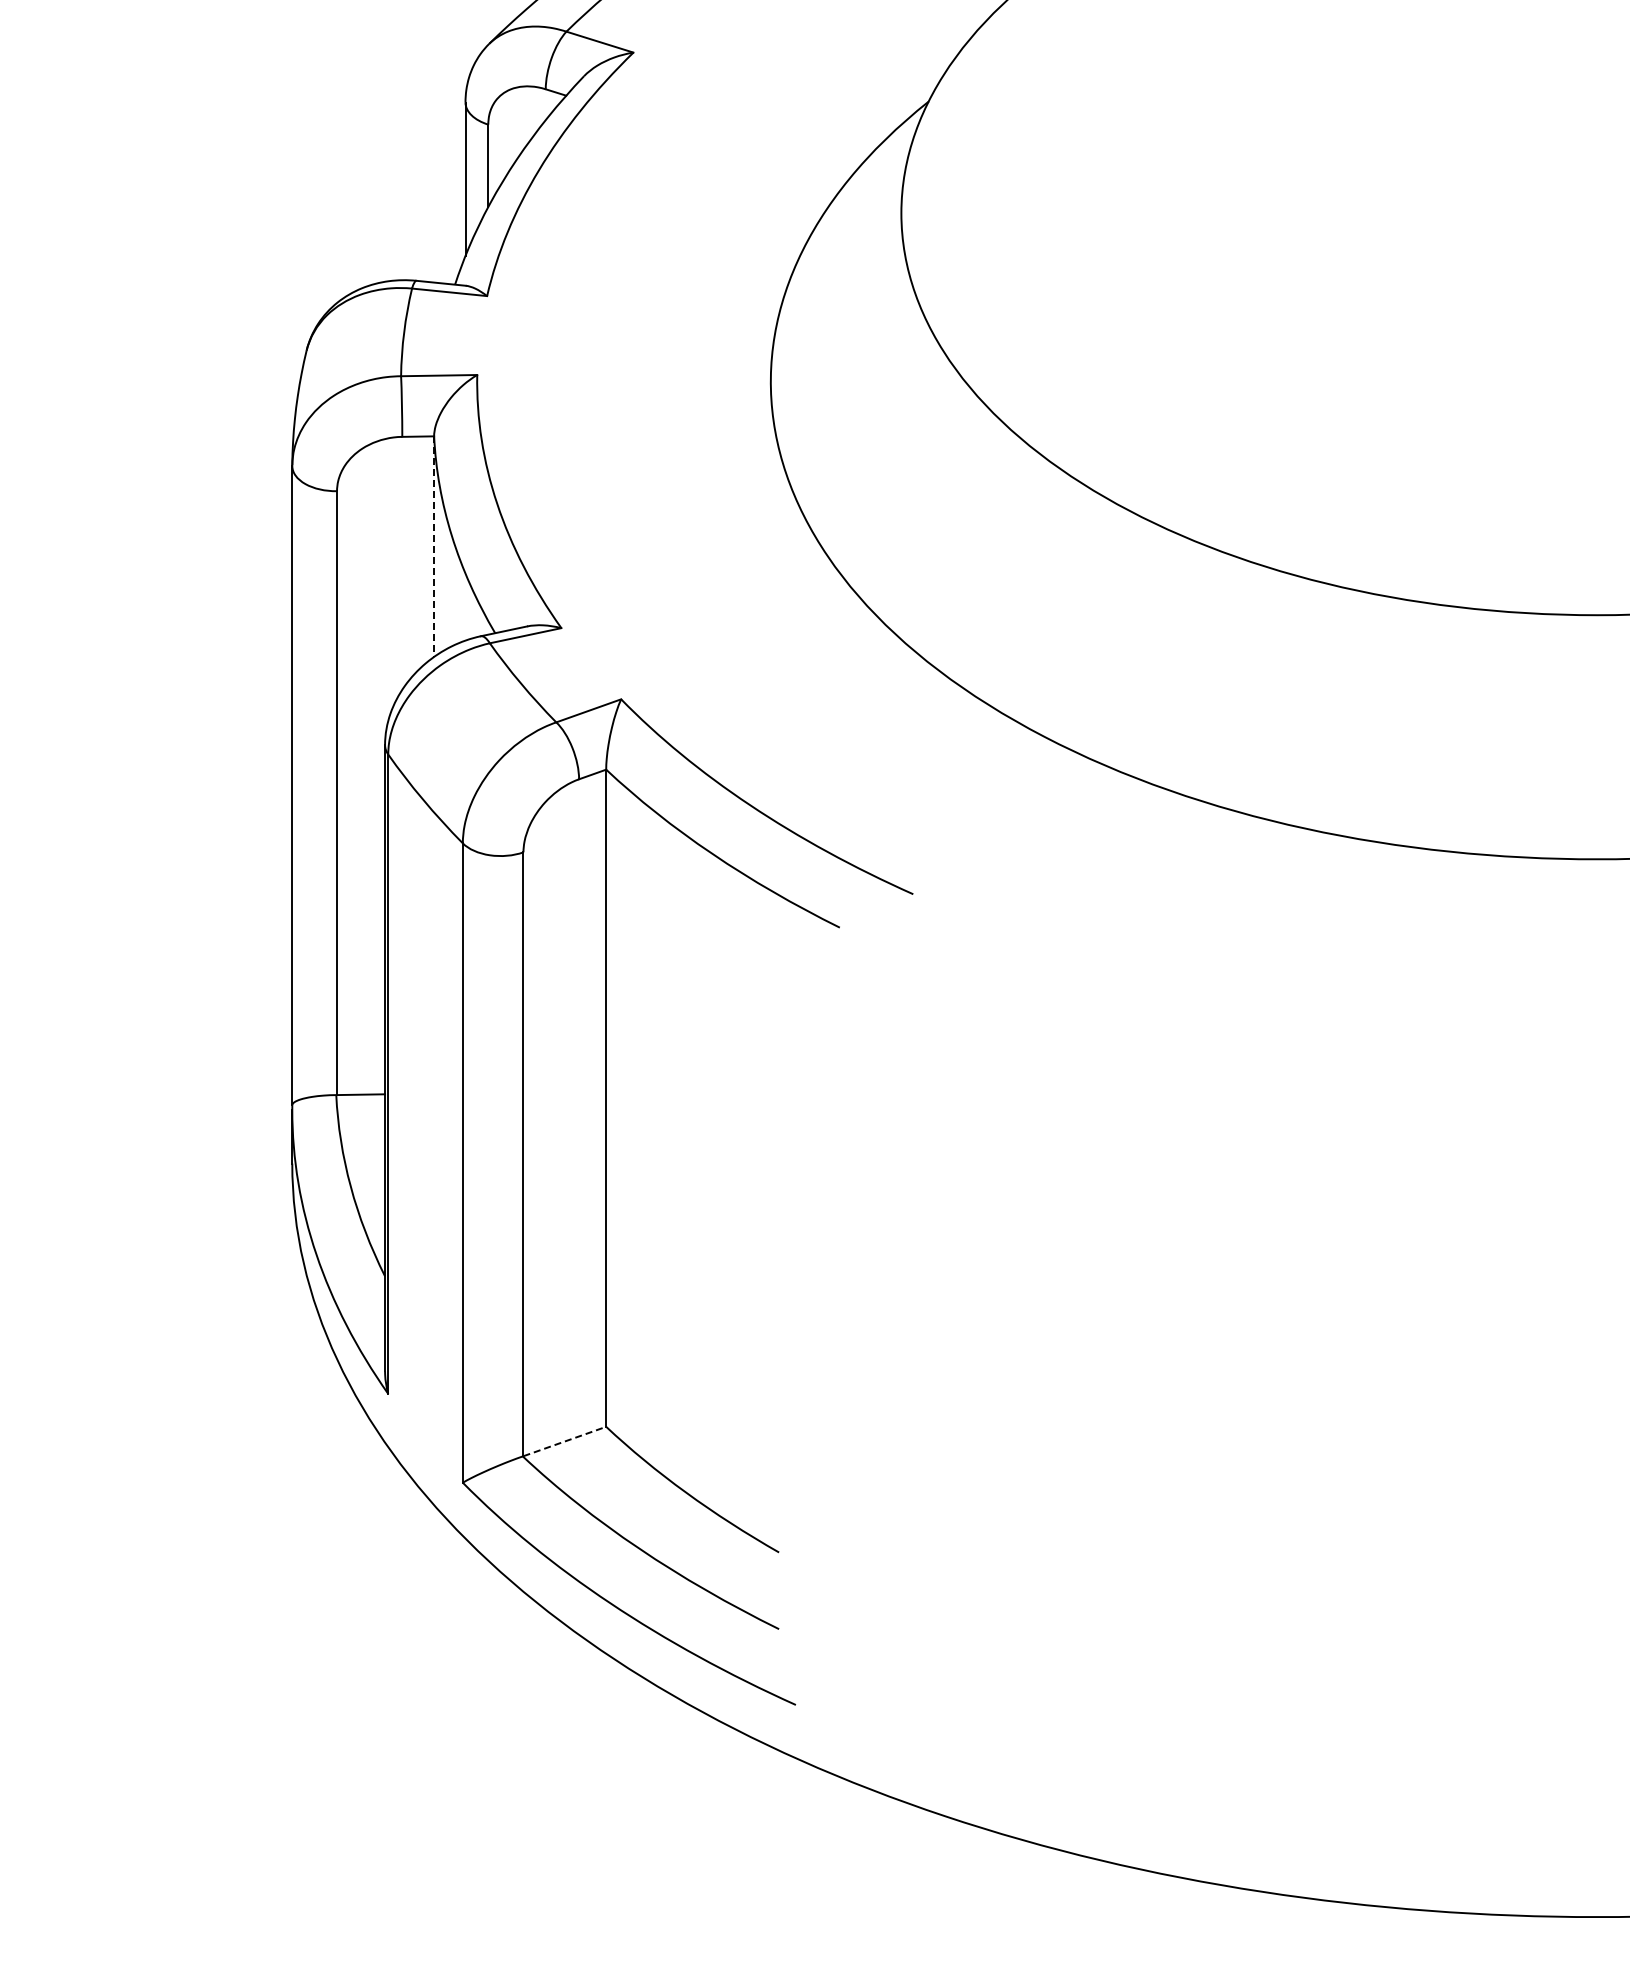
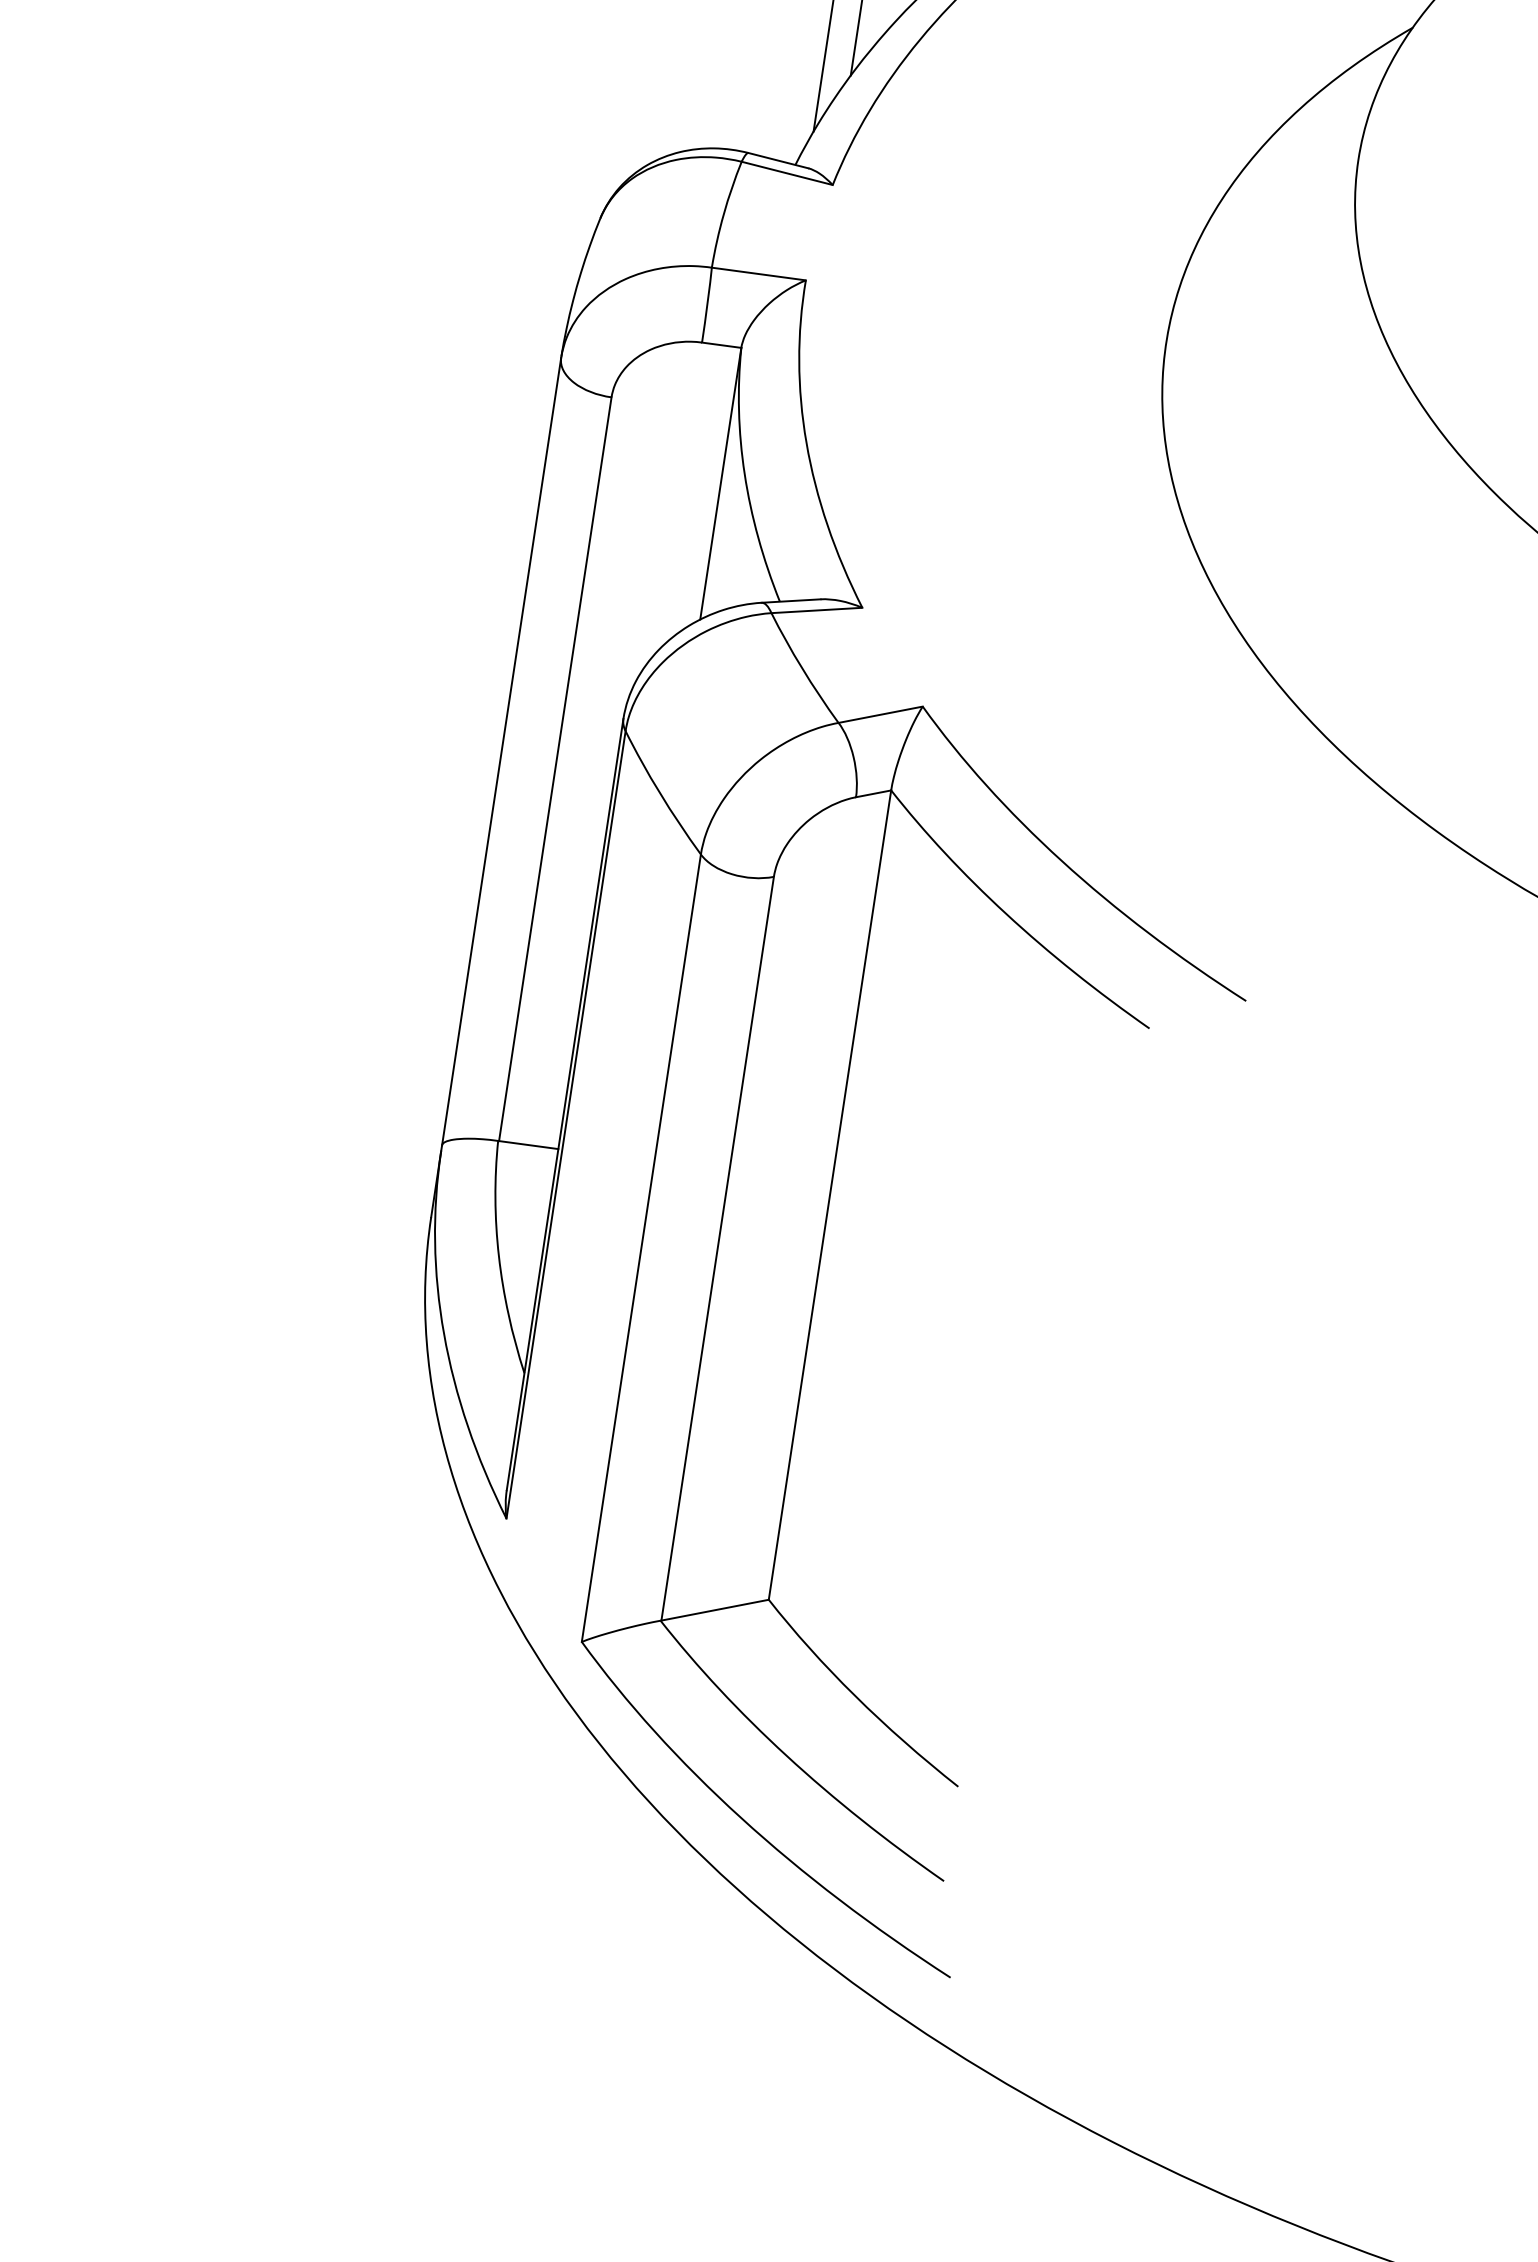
line: (434, 547) -> (721, 484), dashed -> solid
line: (564, 1441) -> (714, 1610), dashed -> solid

